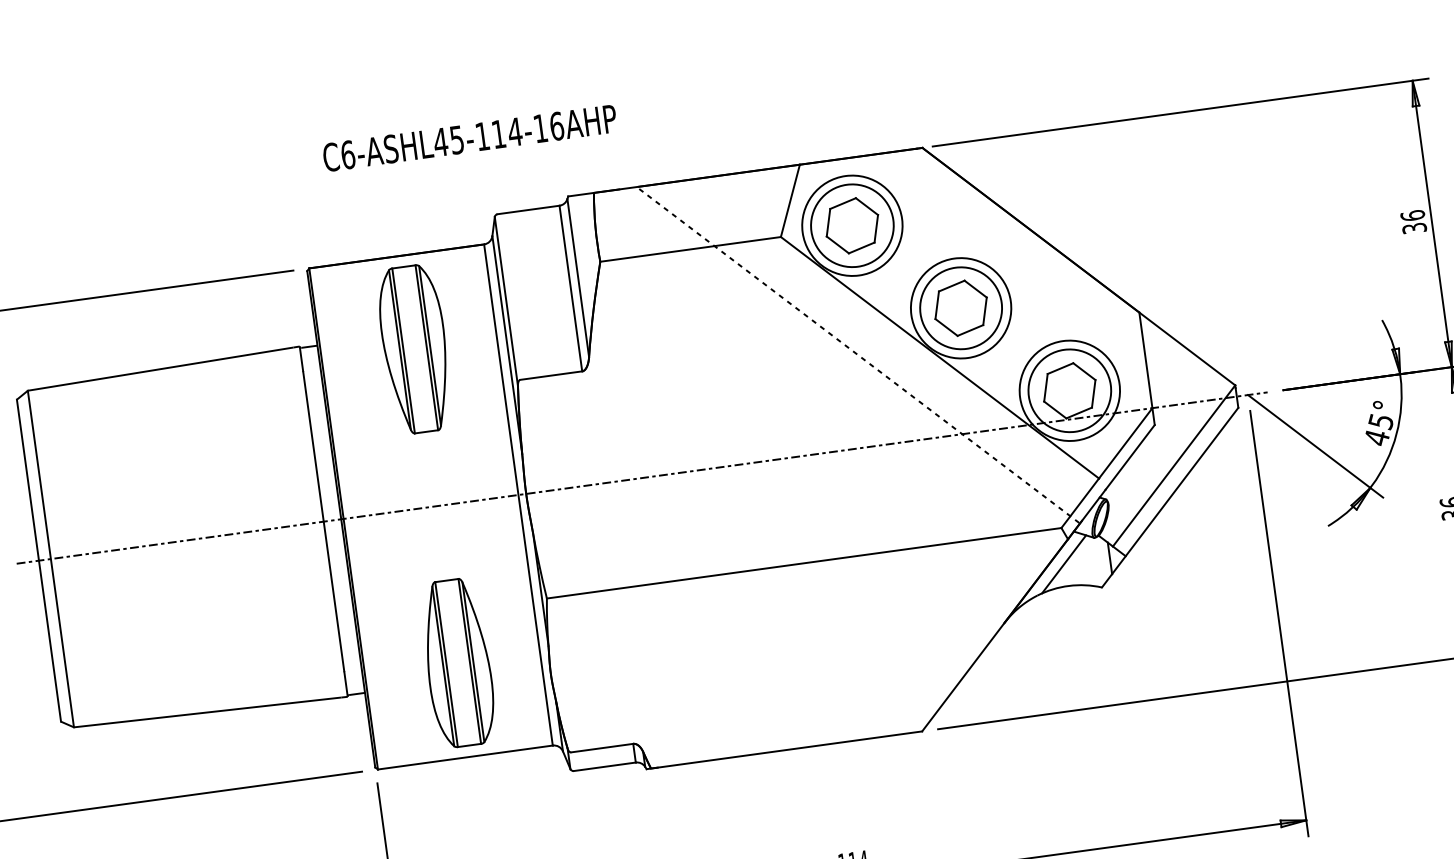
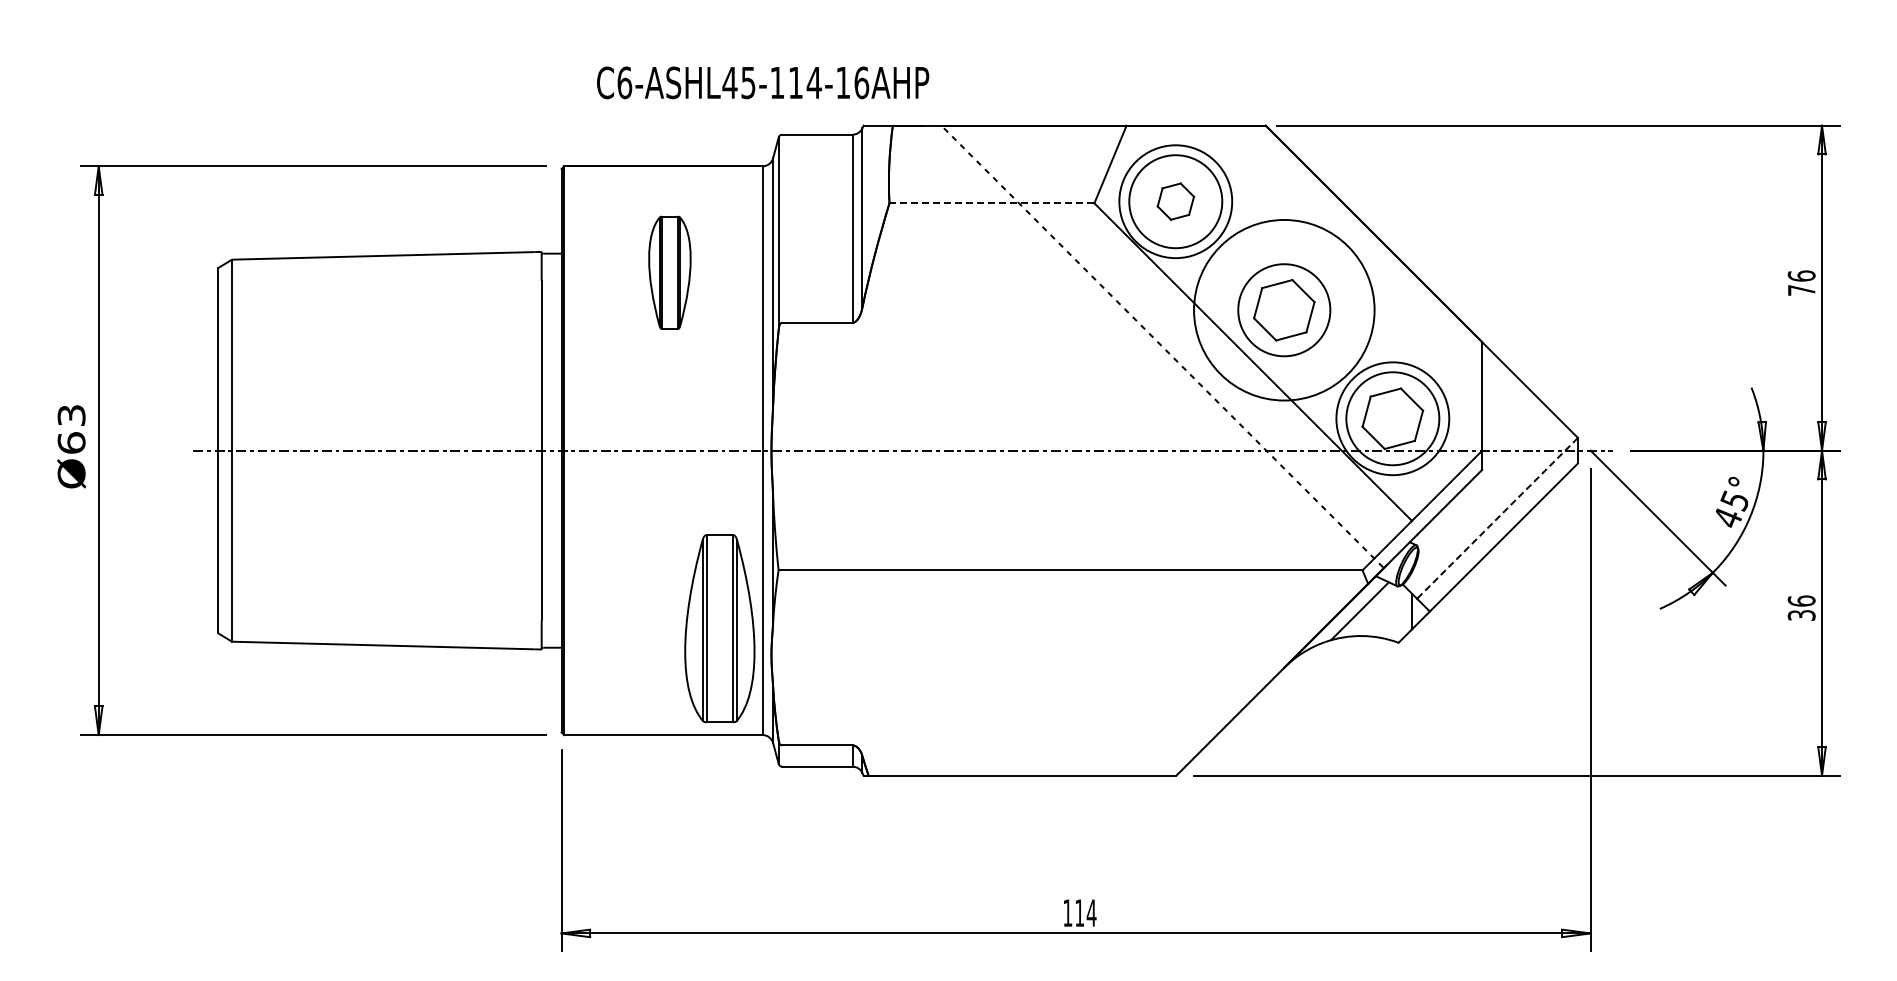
text: (470, 137) -> (763, 82), moved
part: (852, 225) -> (1175, 201), size x0.6
text: (1414, 228) -> (1801, 290), 36 -> 76
line: (690, 249) -> (991, 203), solid -> dashed
circle: (960, 307) -> (1283, 309), size x1.6
part: (414, 349) -> (669, 272), size x0.6
line: (1174, 466) -> (1497, 518), solid -> dashed
part: (457, 662) -> (719, 628), moved

